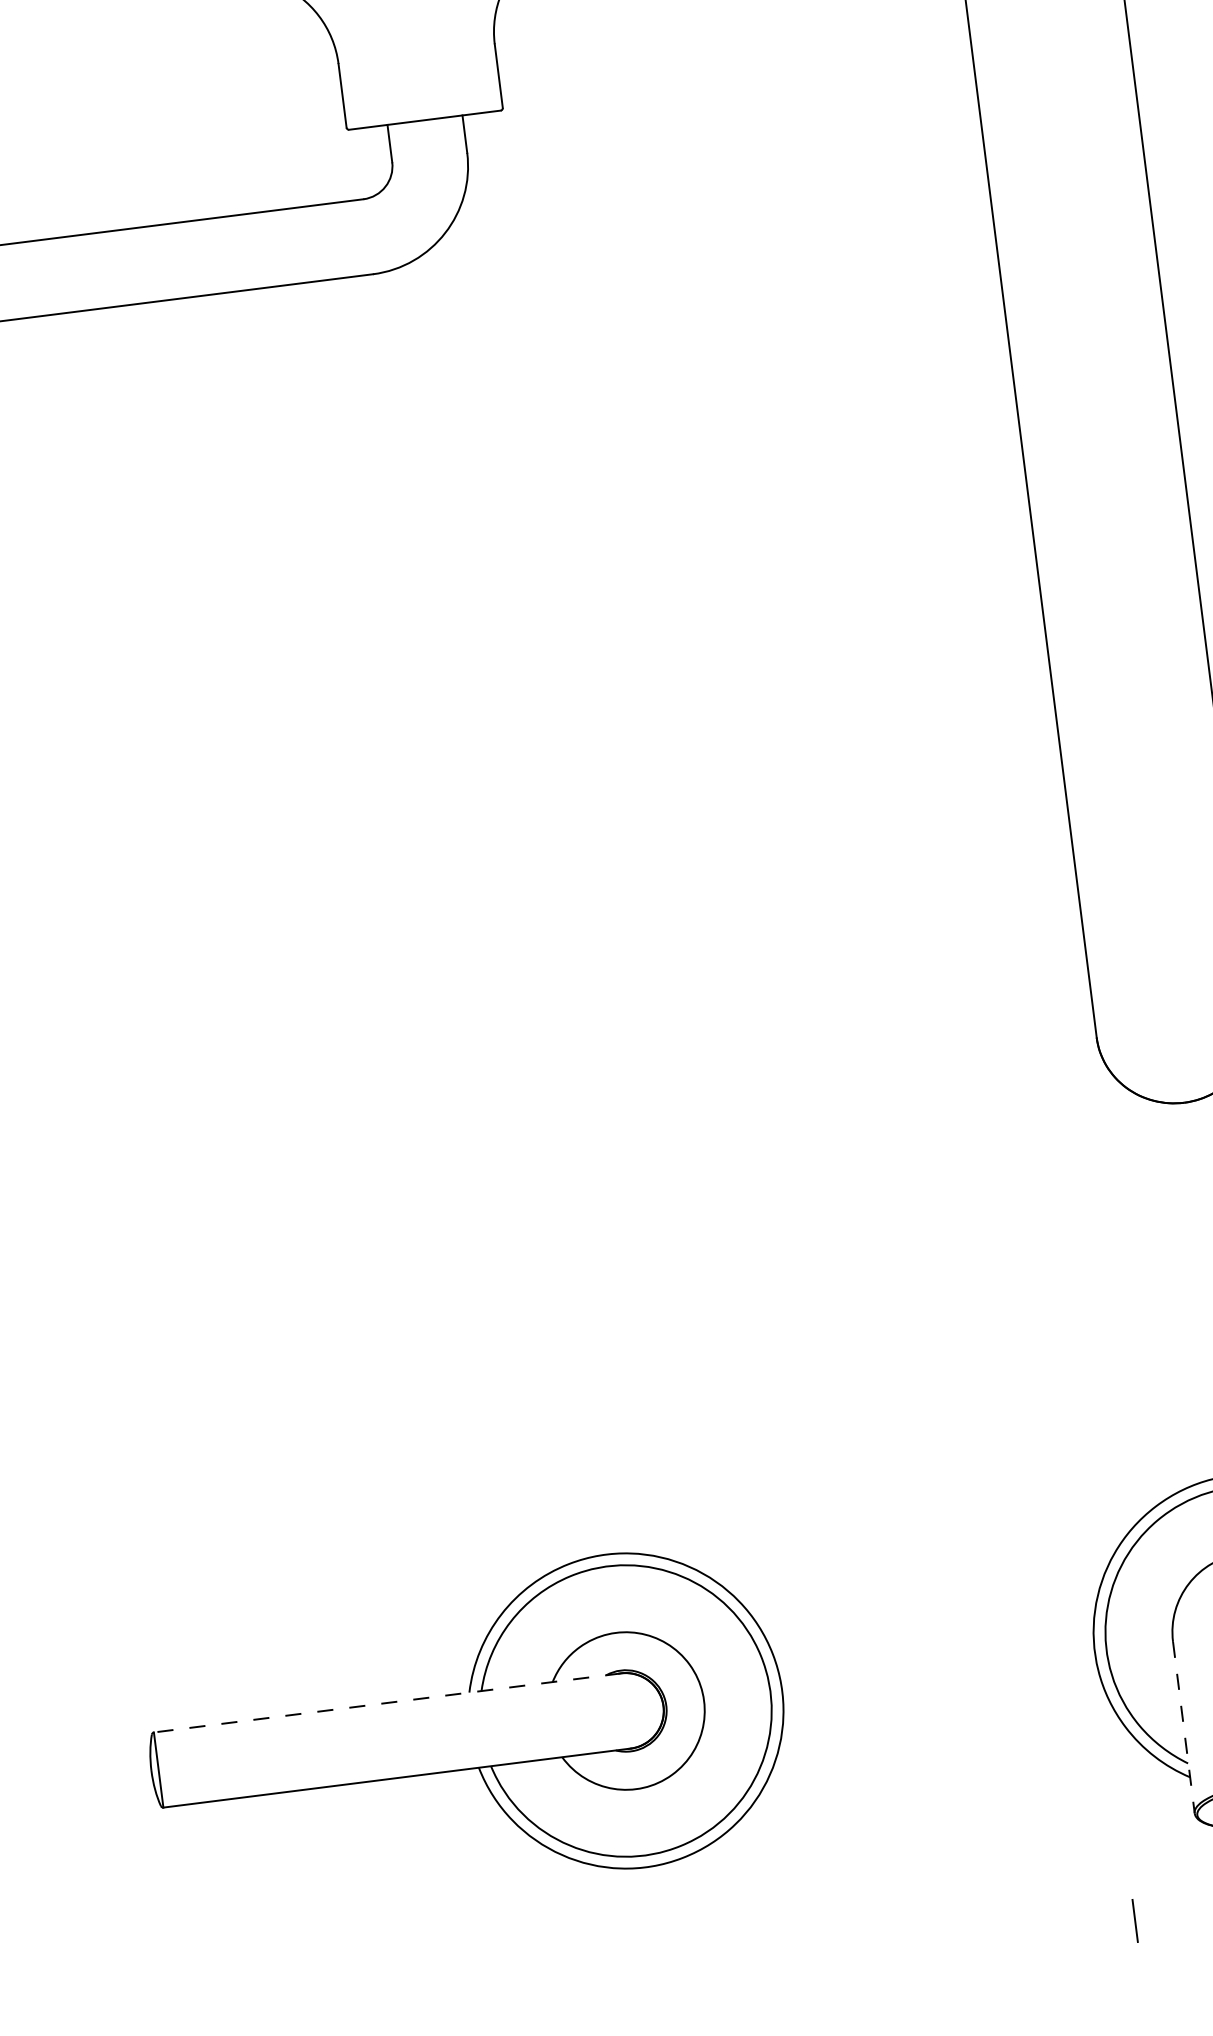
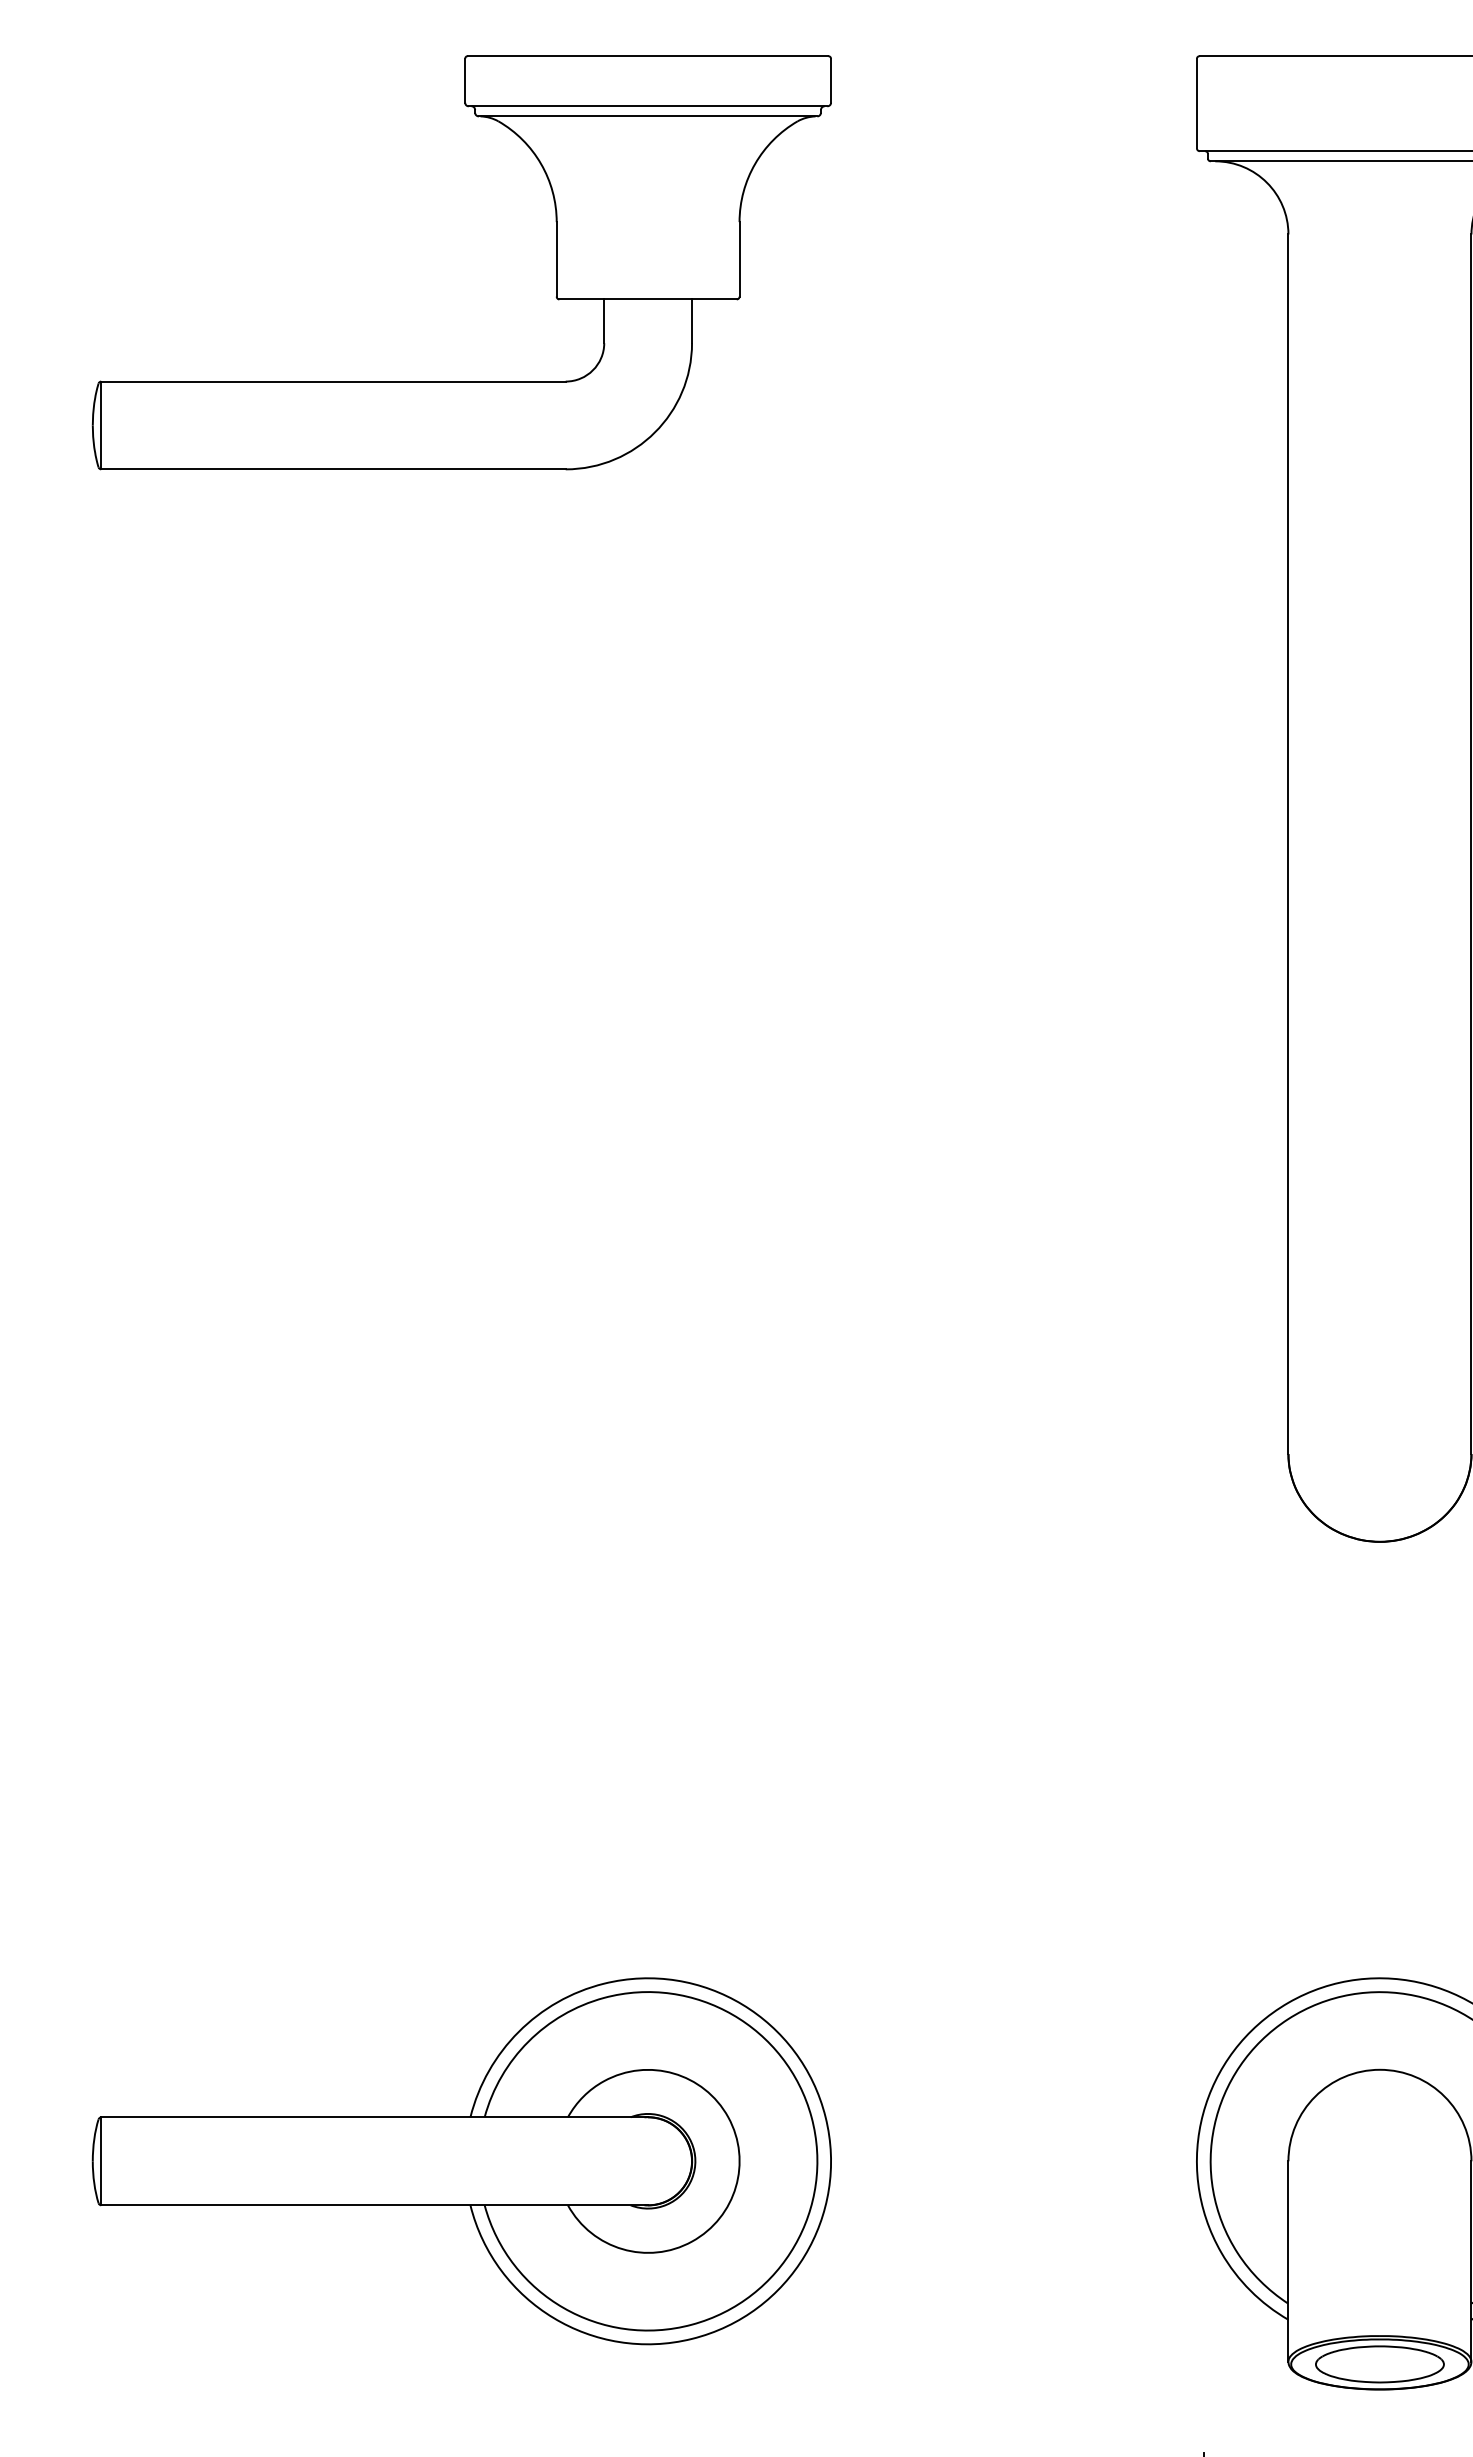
line: (387, 1703) -> (374, 2117), dashed -> solid
line: (1184, 1728) -> (1288, 2262), dashed -> solid

